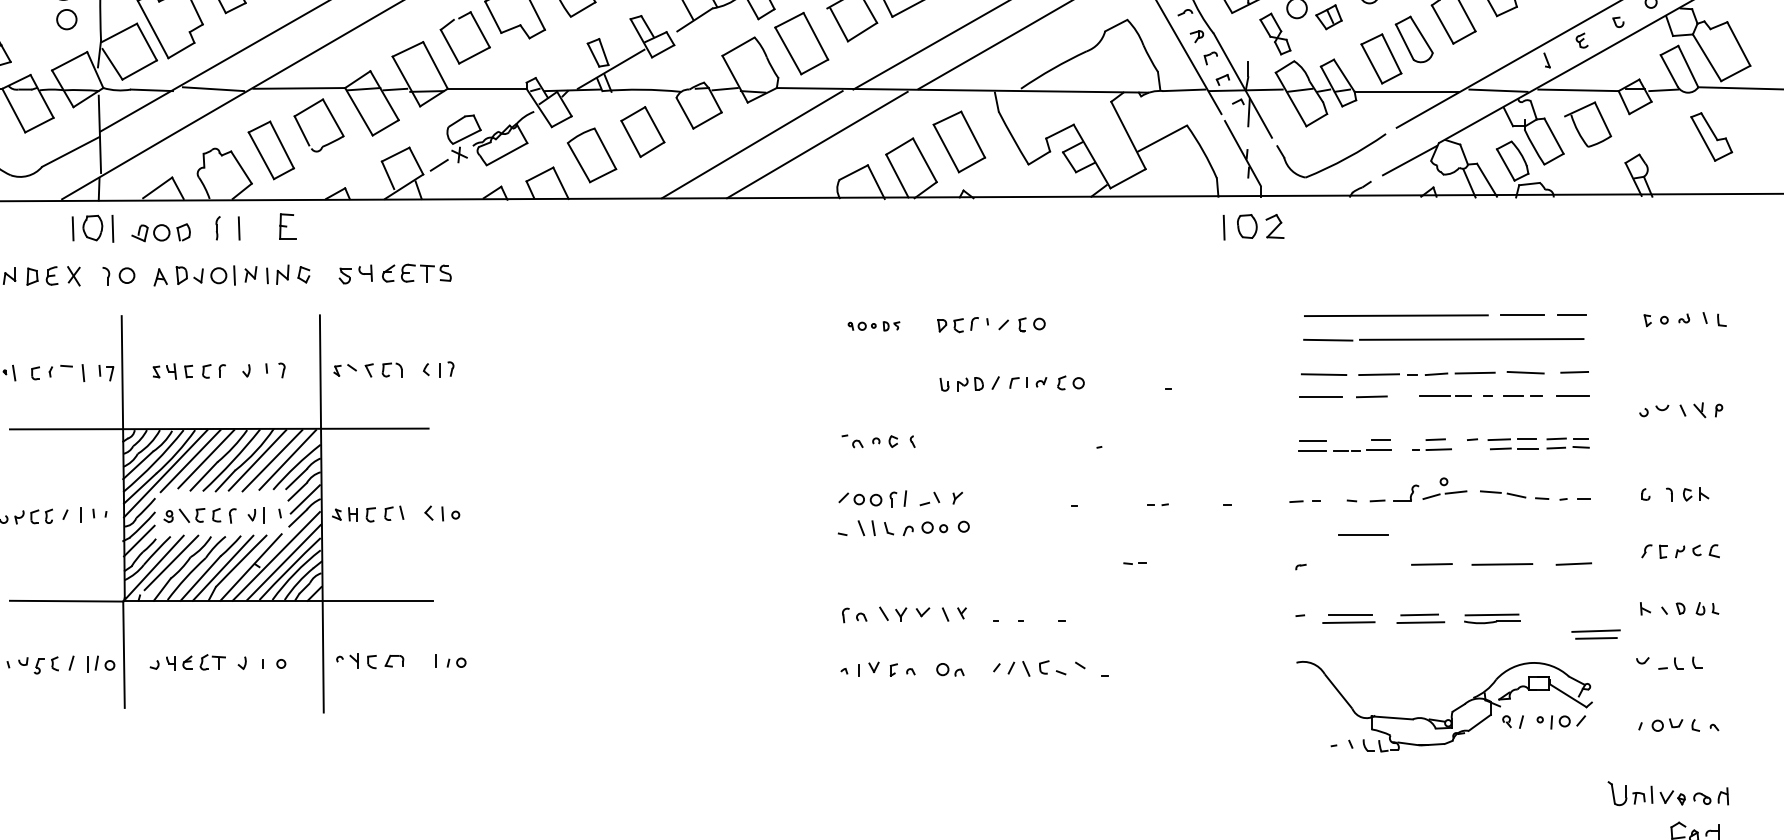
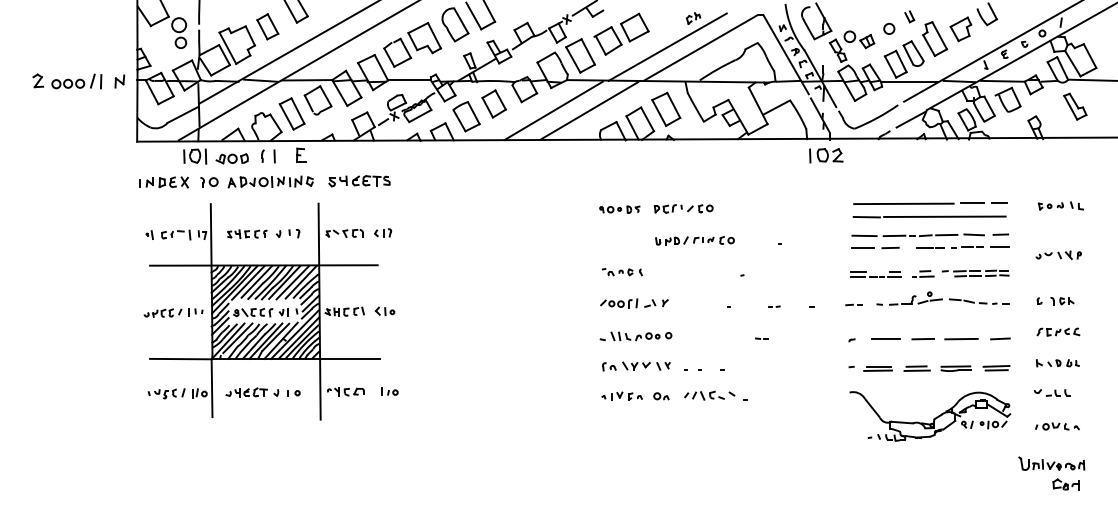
part: (873, 326) -> (619, 209), size x1.43
part: (902, 528) -> (635, 336), moved
line: (1362, 533) -> (885, 338), moved
part: (1596, 635) -> (996, 368), moved

